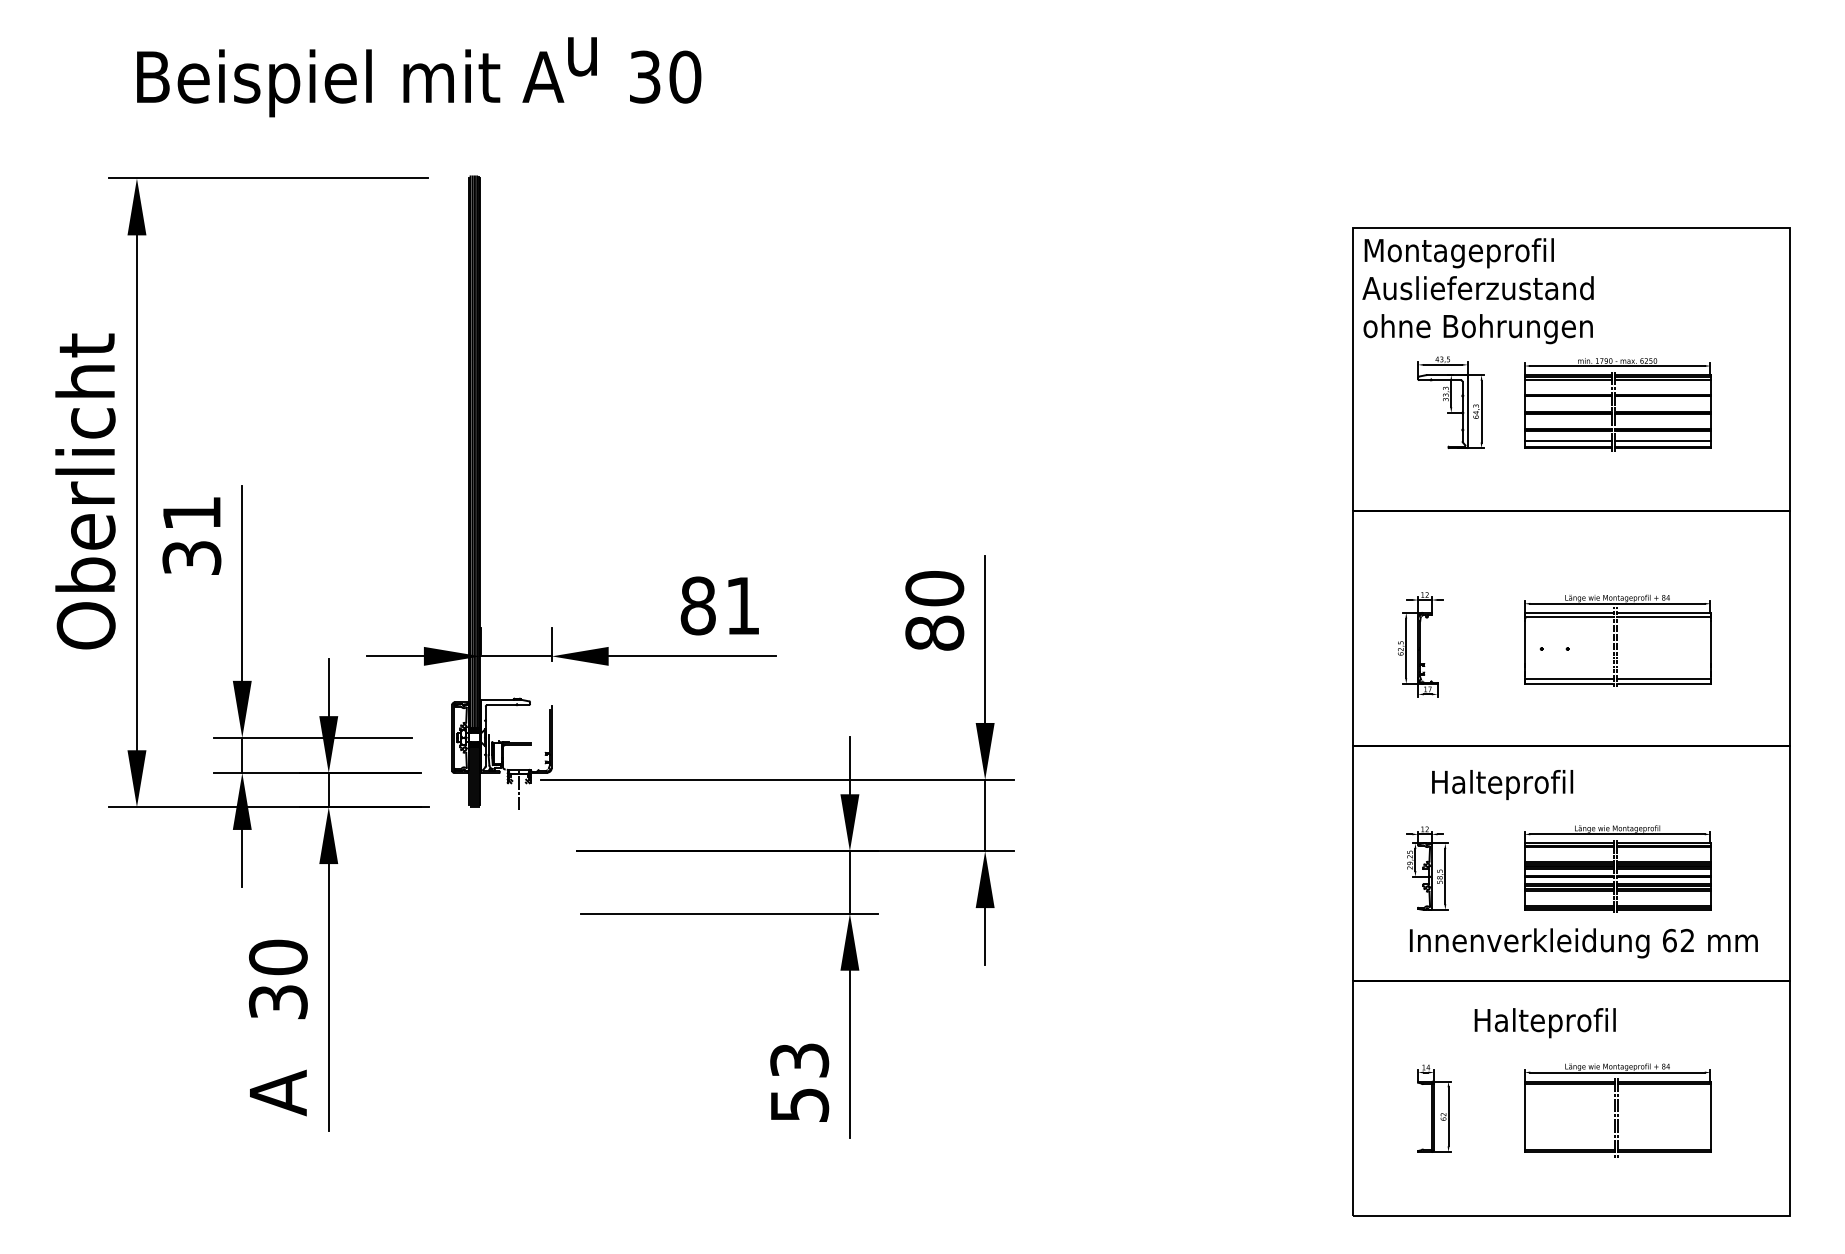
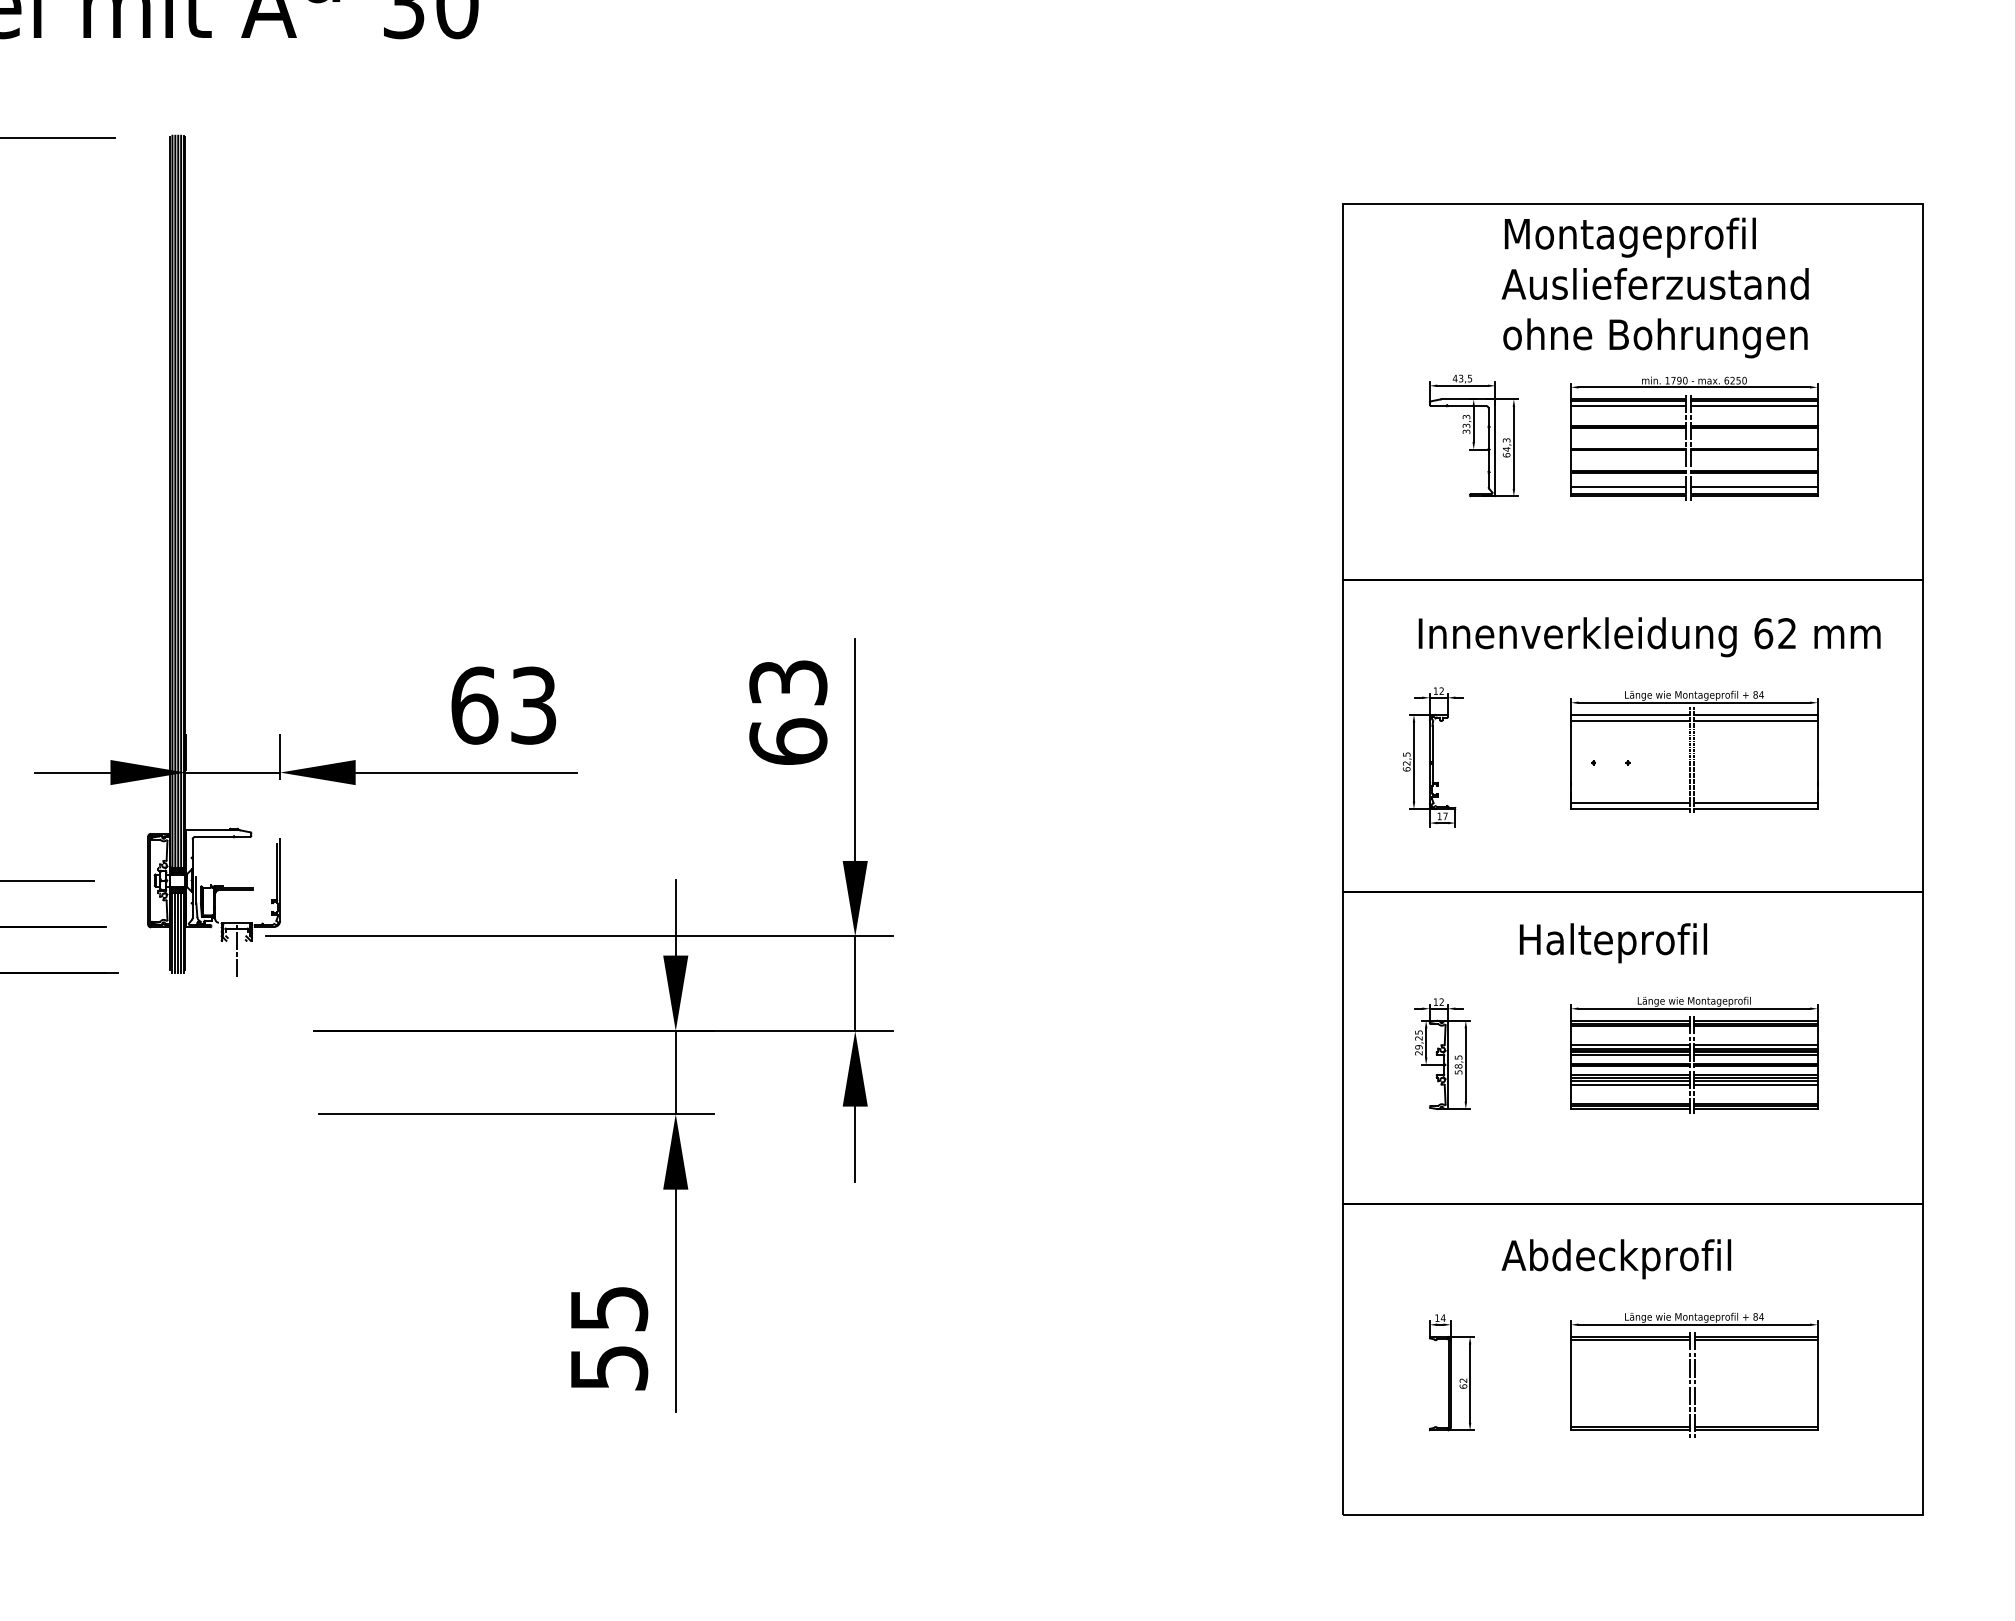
text: (1477, 291) -> (1654, 288), moved
text: (719, 605) -> (502, 705), 81 -> 63
text: (934, 610) -> (788, 711), 80 -> 63
text: (1502, 785) -> (1613, 943), moved
text: (1583, 943) -> (1649, 637), moved
text: (1558, 1023) -> (1615, 1259), Halteprofil -> Abdeckprofil
text: (799, 1060) -> (608, 1308), 53 -> 55

